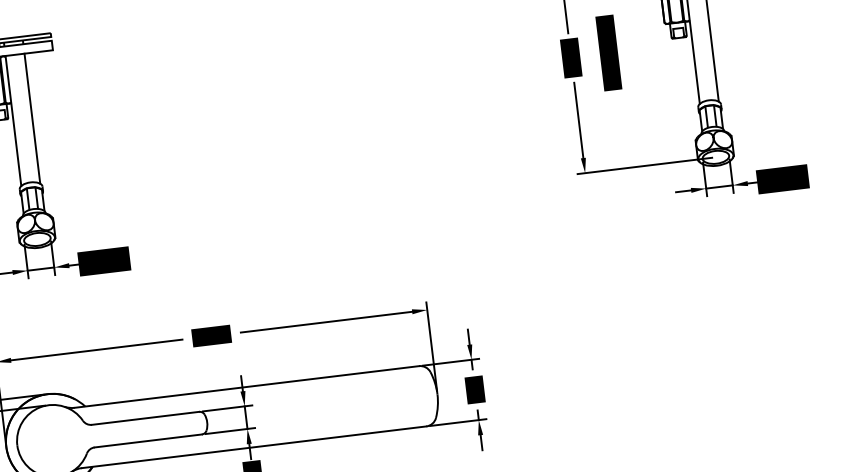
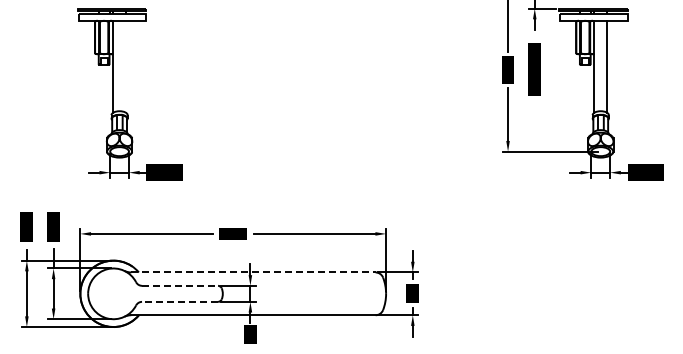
line: (32, 118) -> (126, 66), removed
line: (246, 387) -> (253, 272), solid -> dashed
line: (146, 417) -> (180, 285), solid -> dashed
line: (148, 440) -> (180, 301), solid -> dashed

